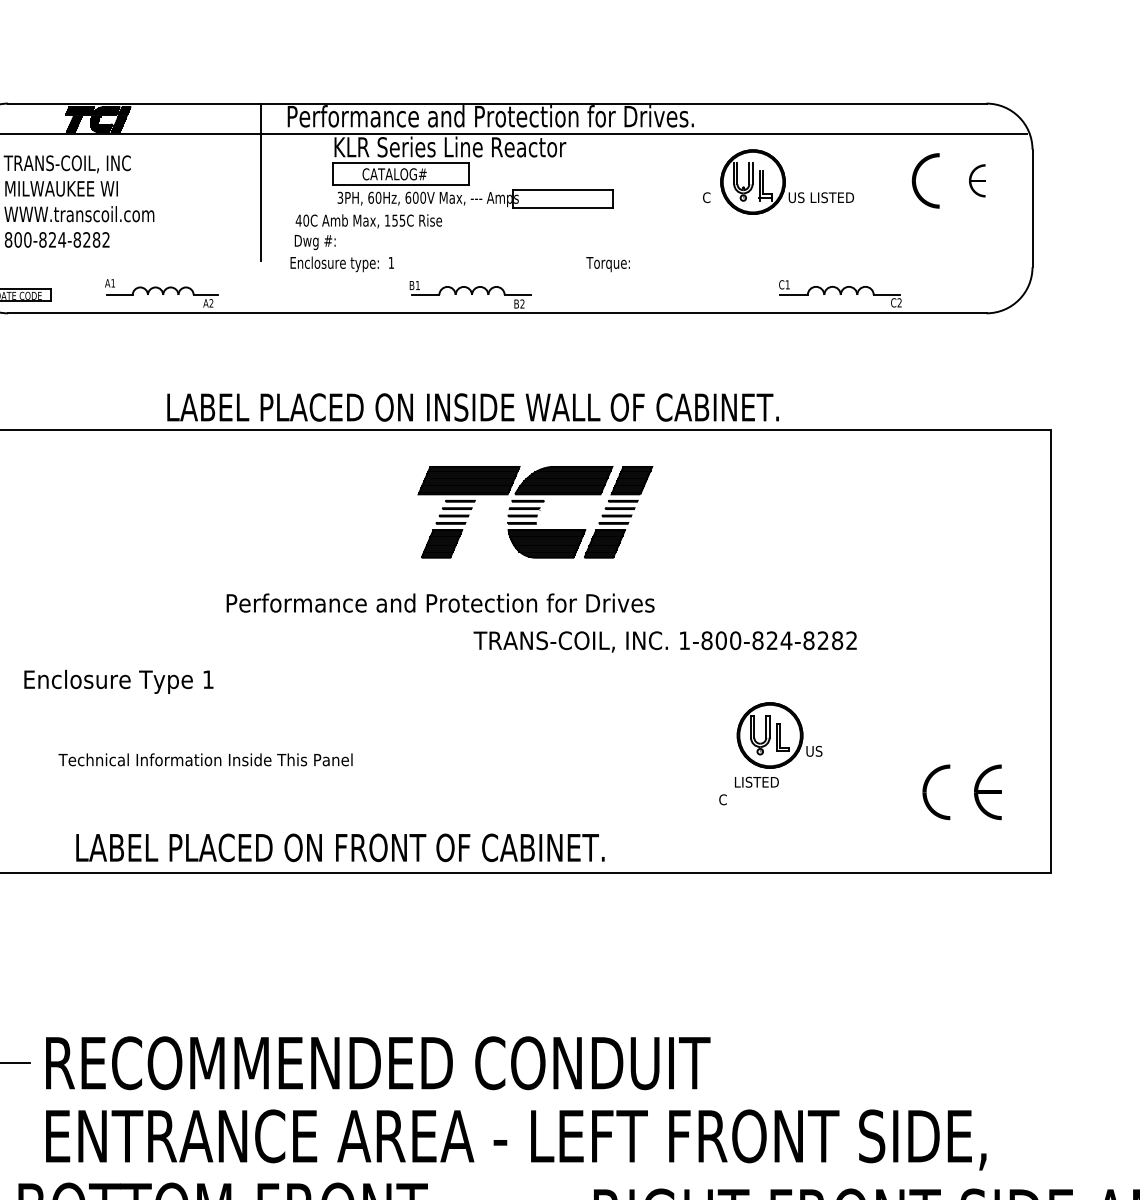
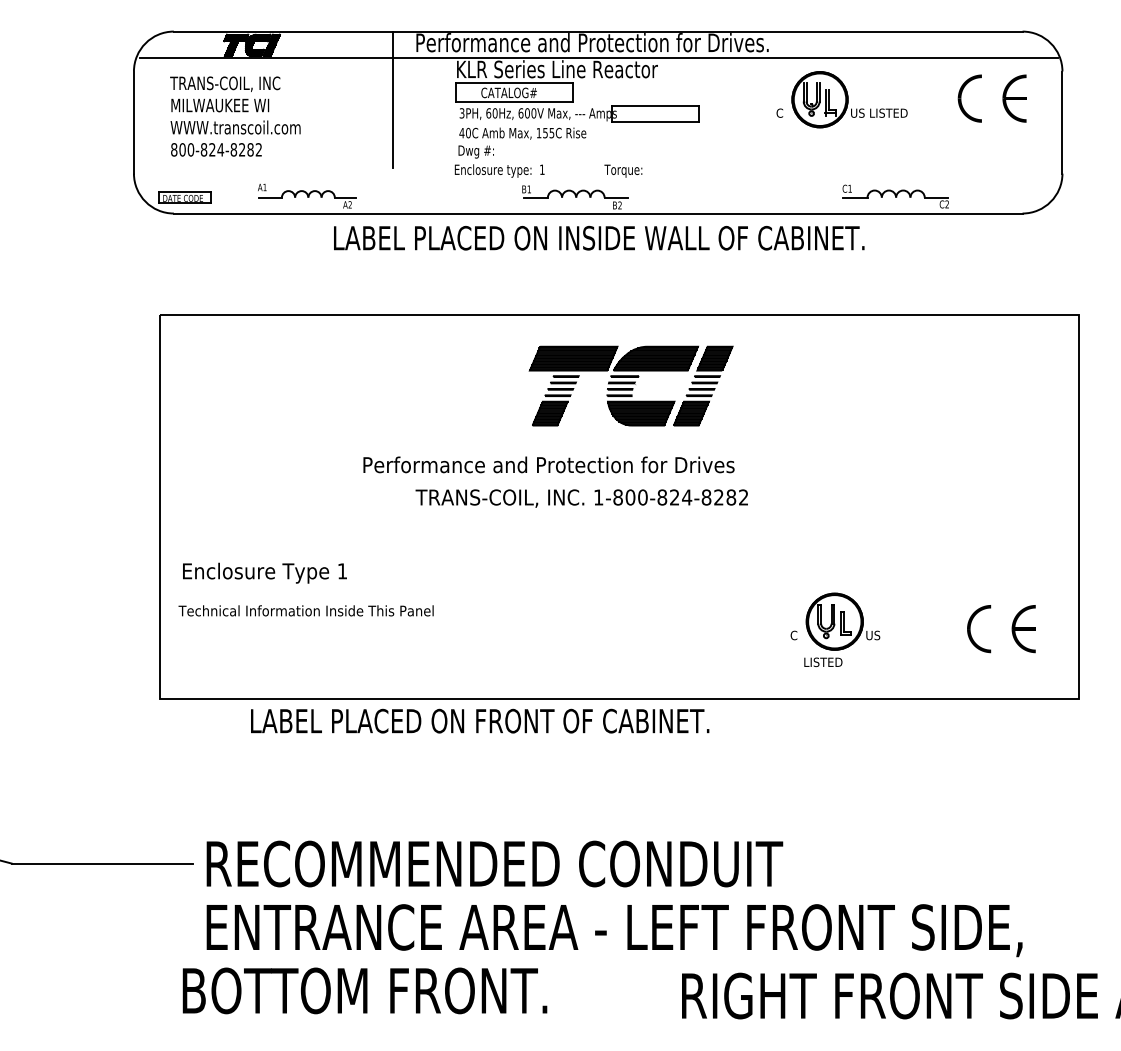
part: (977, 180) -> (1014, 98), size x1.67
text: (366, 242) -> (520, 152), moved
text: (608, 263) -> (623, 170), moved
text: (473, 406) -> (599, 237), moved
text: (664, 641) -> (581, 498), moved
text: (118, 681) -> (264, 572), moved
part: (778, 744) -> (842, 629), moved
text: (204, 759) -> (305, 610), moved
text: (340, 847) -> (480, 720), moved

